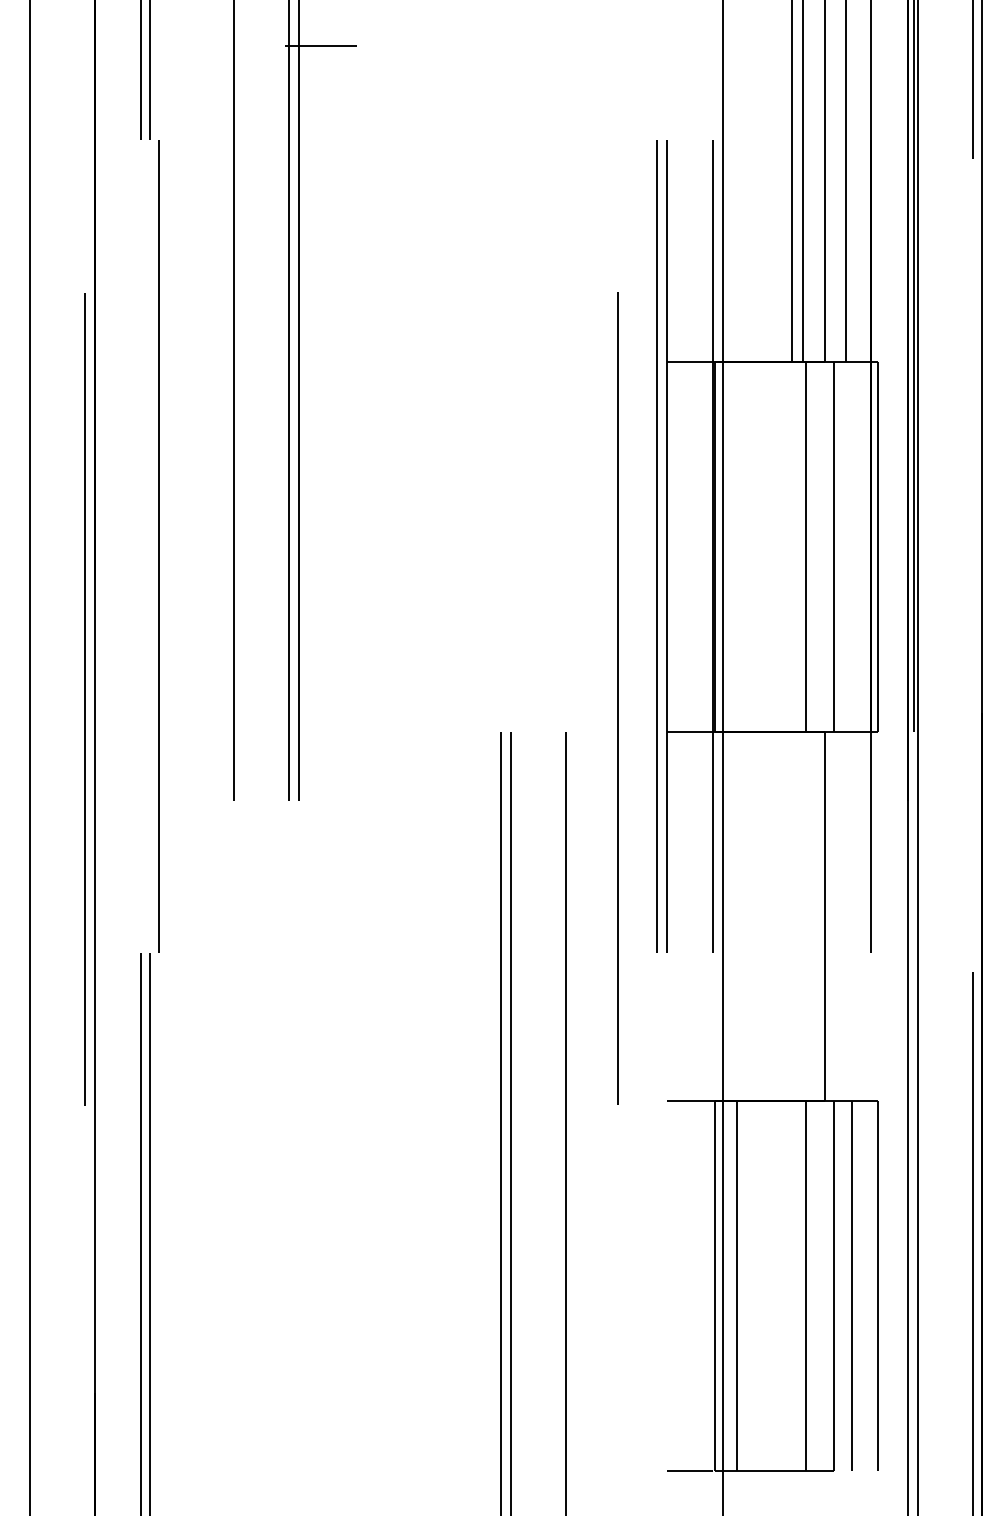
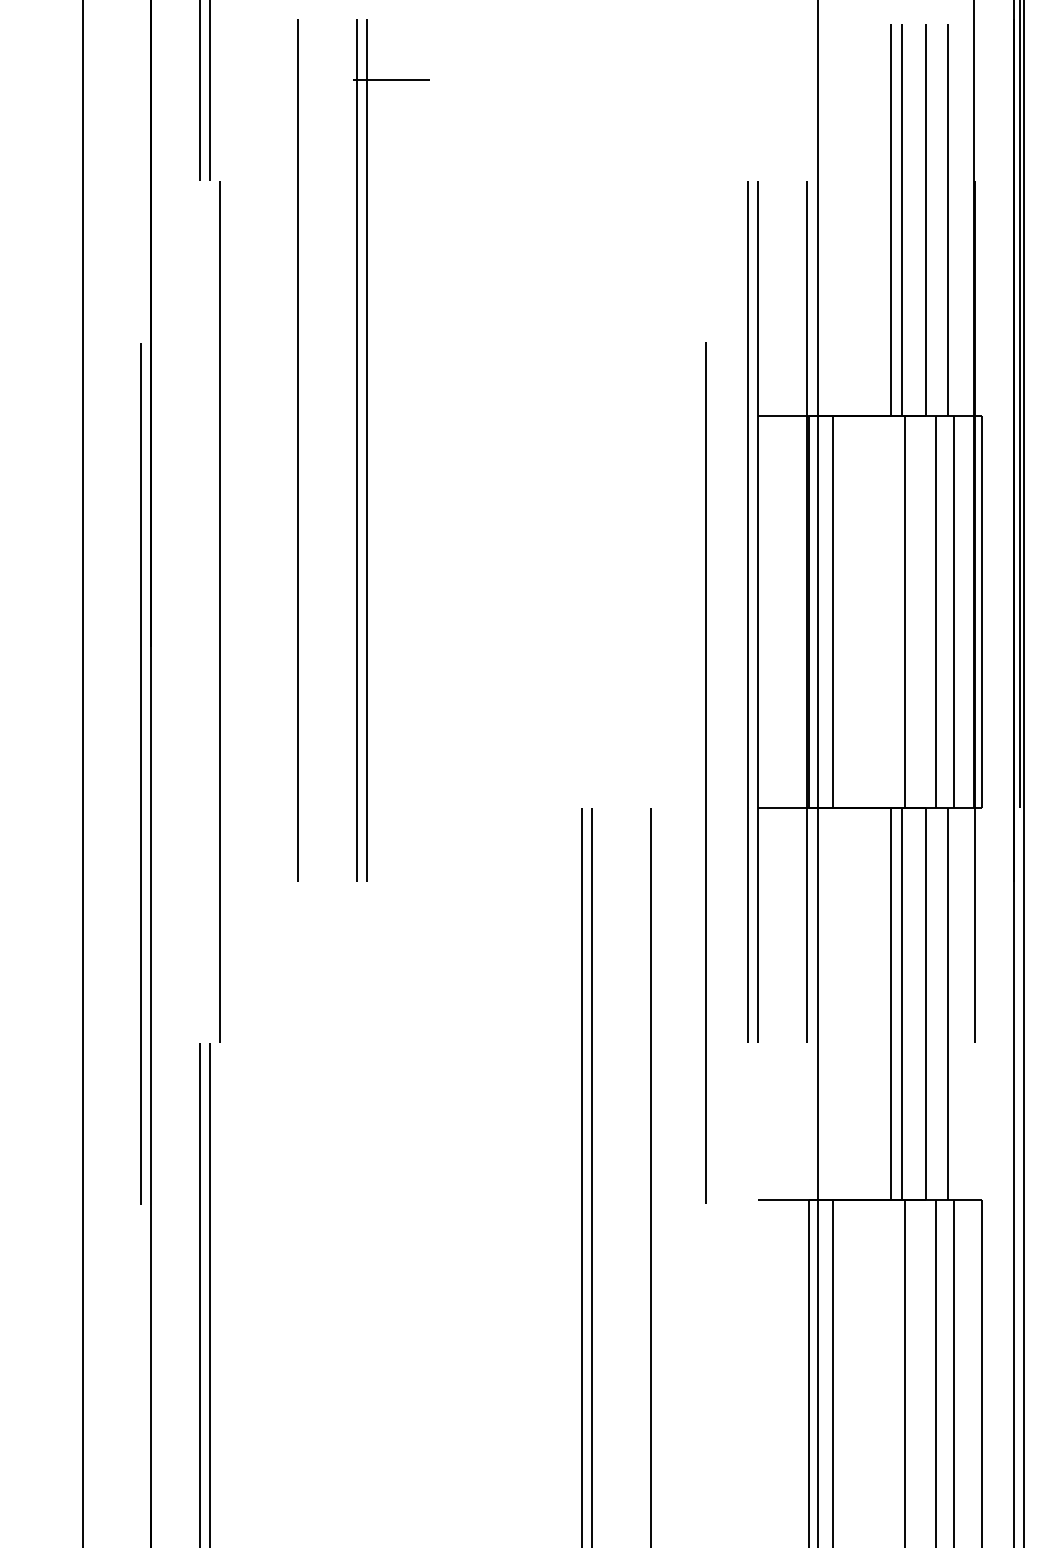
line: (737, 546) -> (832, 611), added
line: (851, 546) -> (953, 611), added
line: (792, 916) -> (891, 1004), added
line: (802, 916) -> (901, 1004), added
line: (846, 916) -> (948, 1004), added

